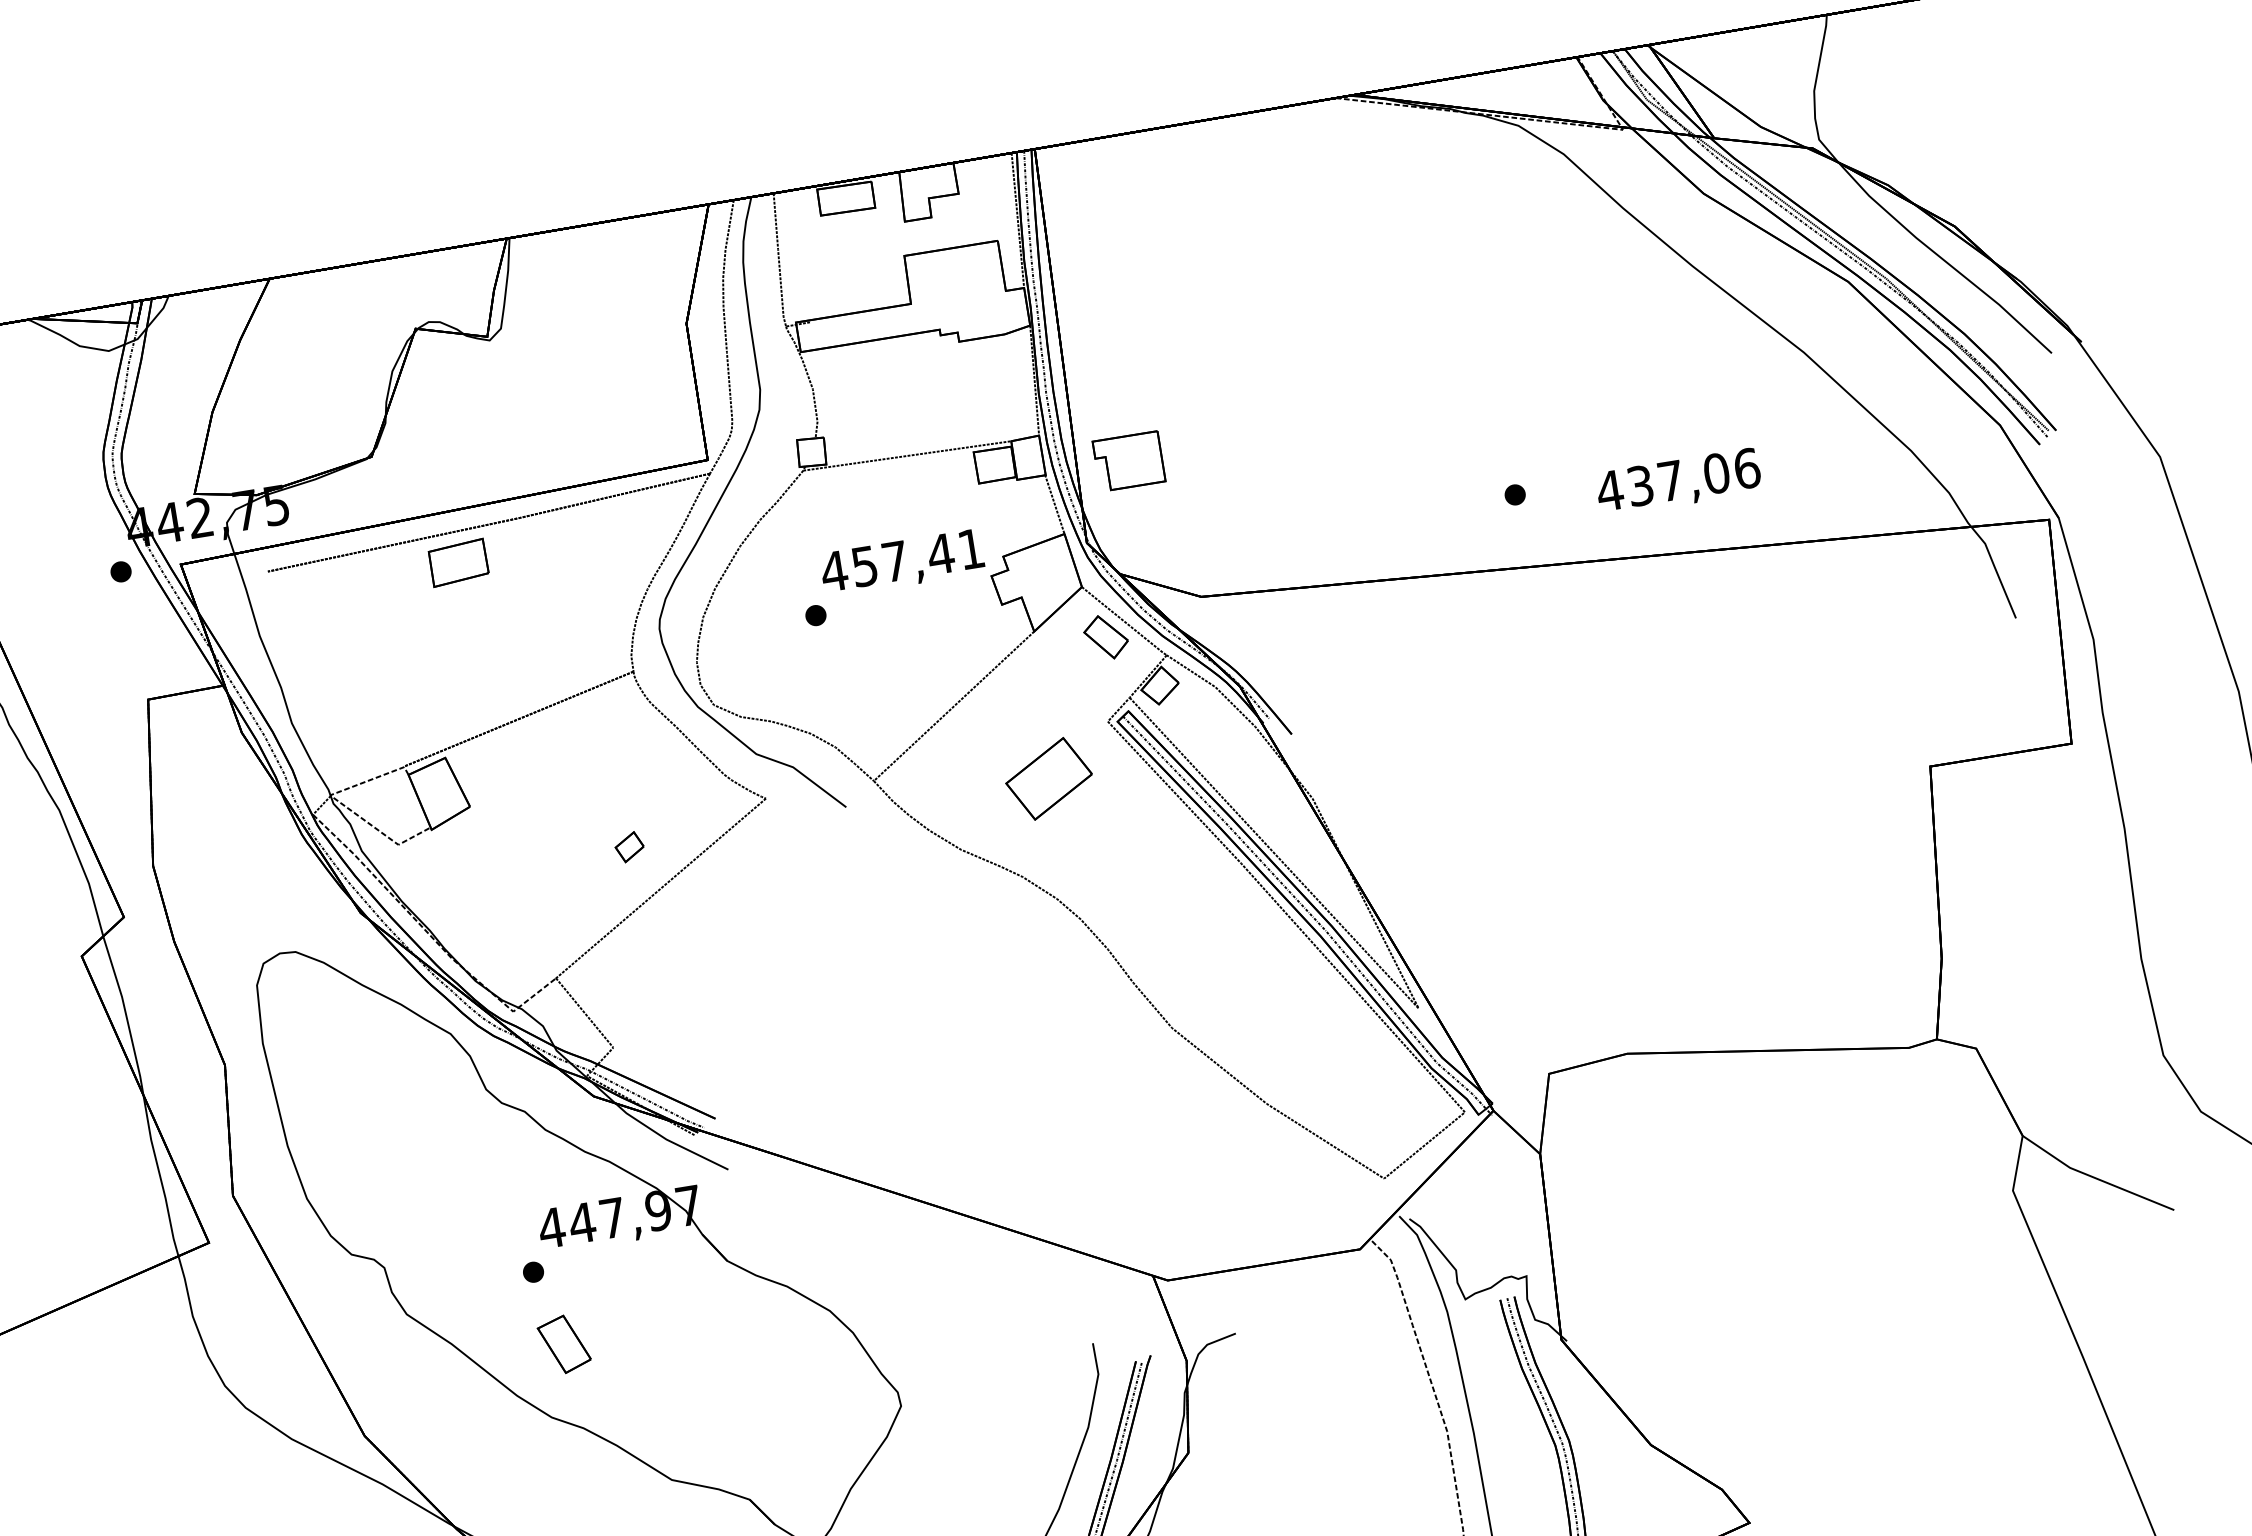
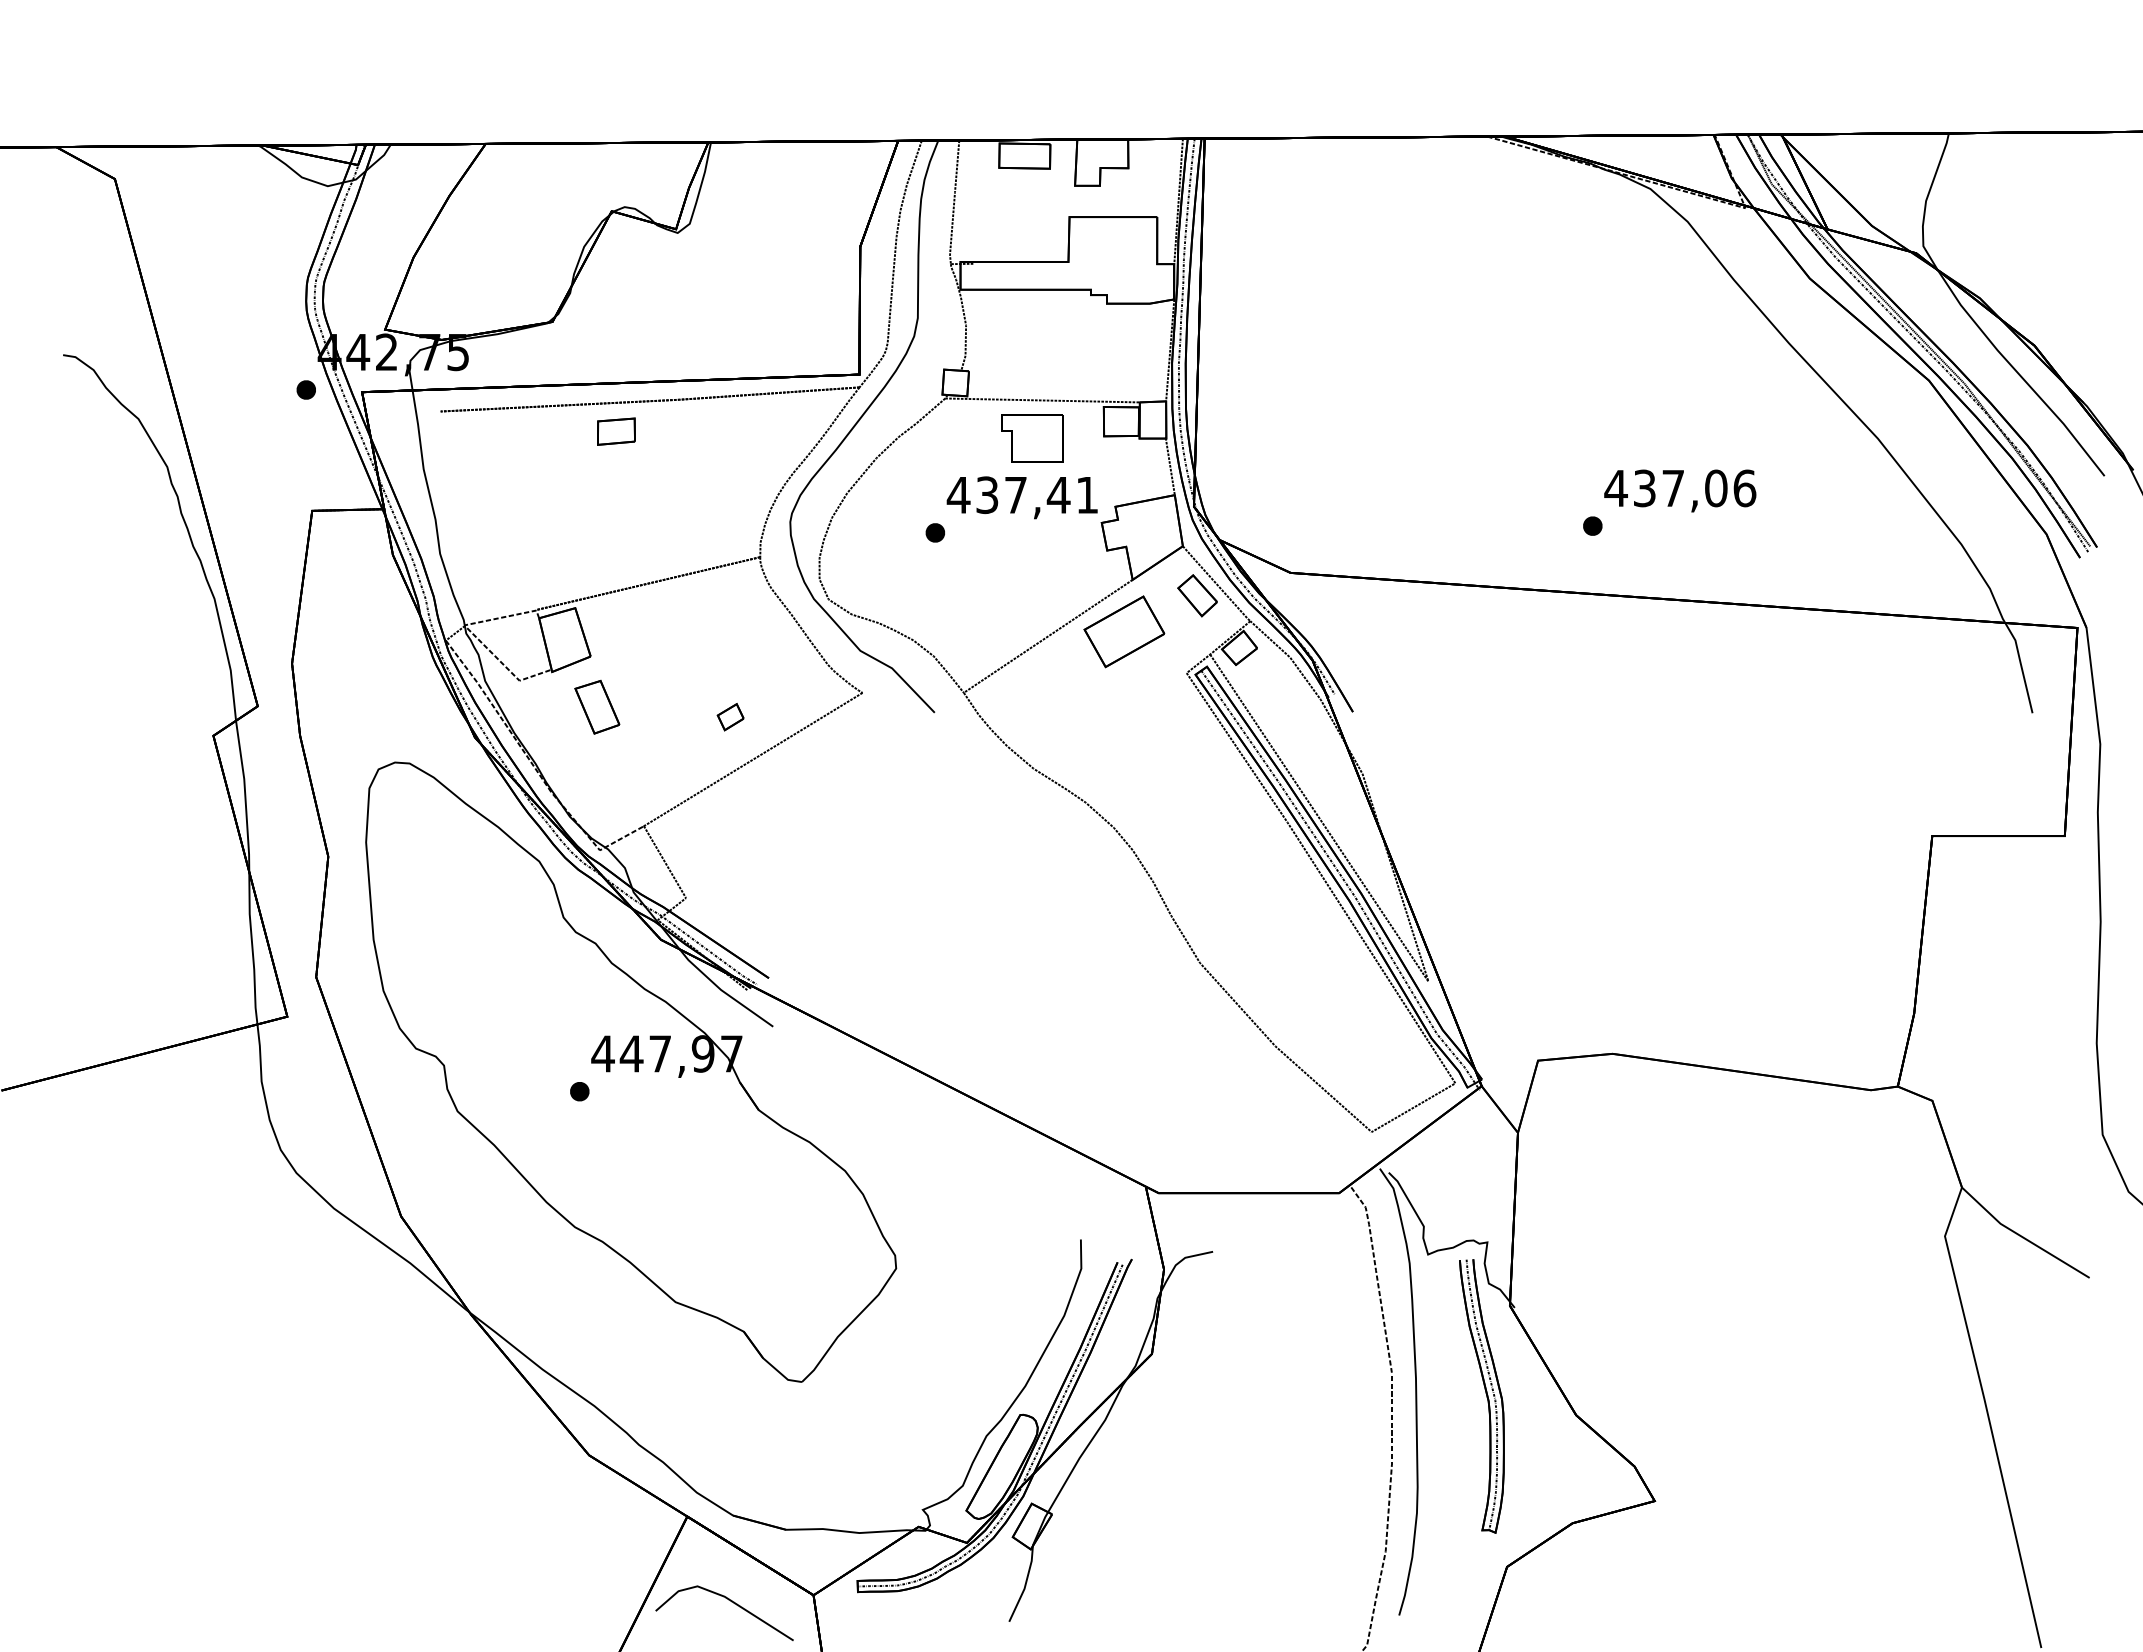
part: (1128, 461) -> (1032, 438), moved
text: (1678, 481) -> (1680, 490), moved
part: (458, 562) -> (616, 431), size x0.71
text: (864, 565) -> (987, 494), 457,41 -> 437,41
part: (1049, 778) -> (1124, 631), moved
part: (564, 1344) -> (597, 707), moved

